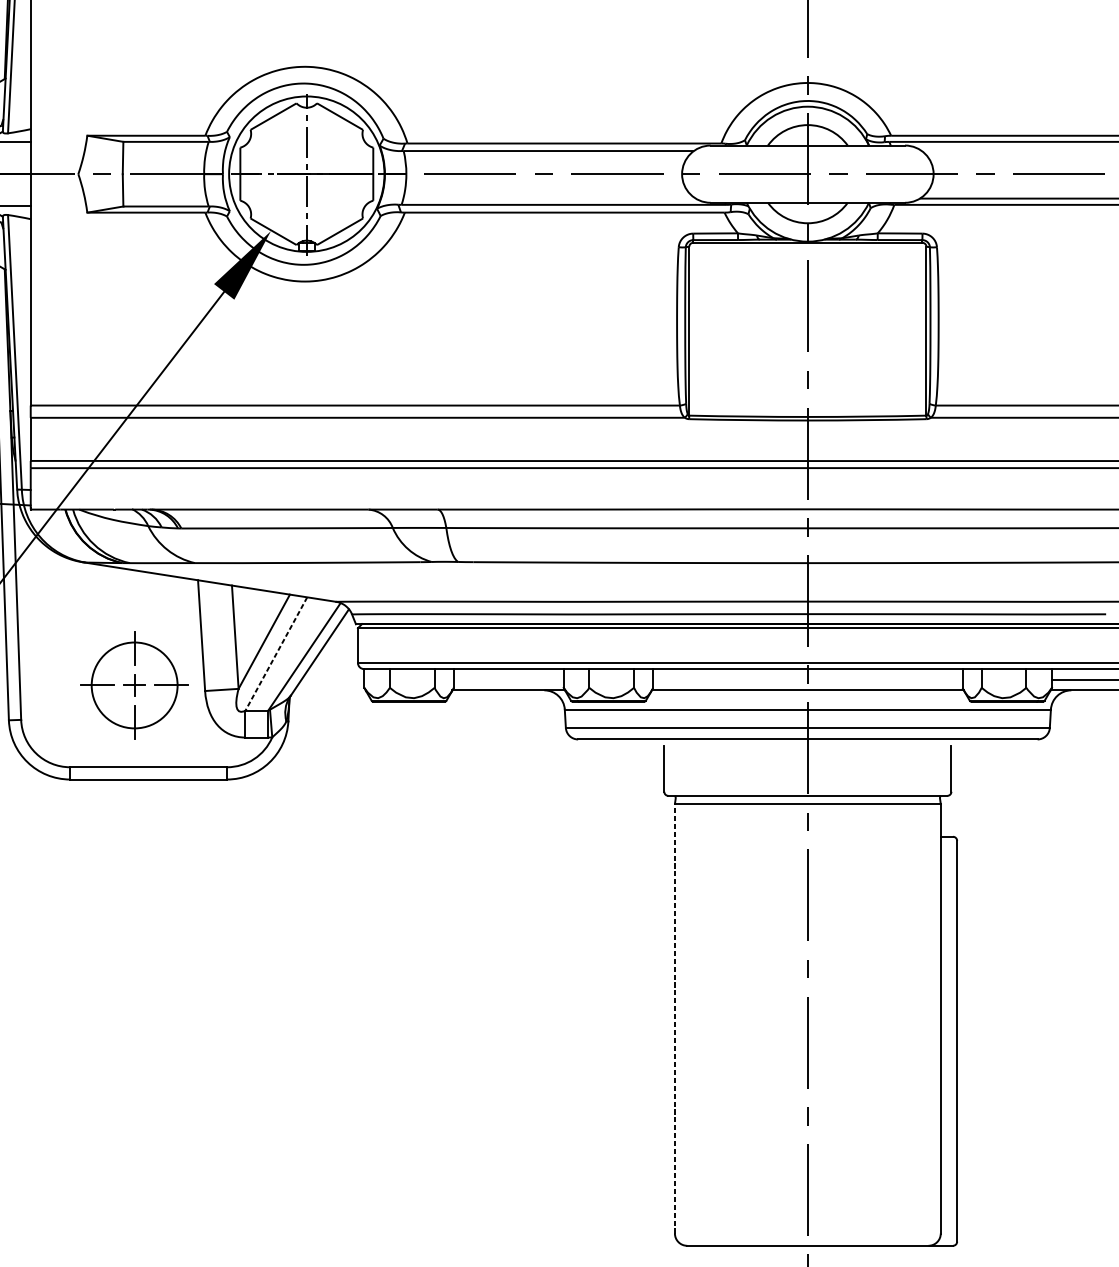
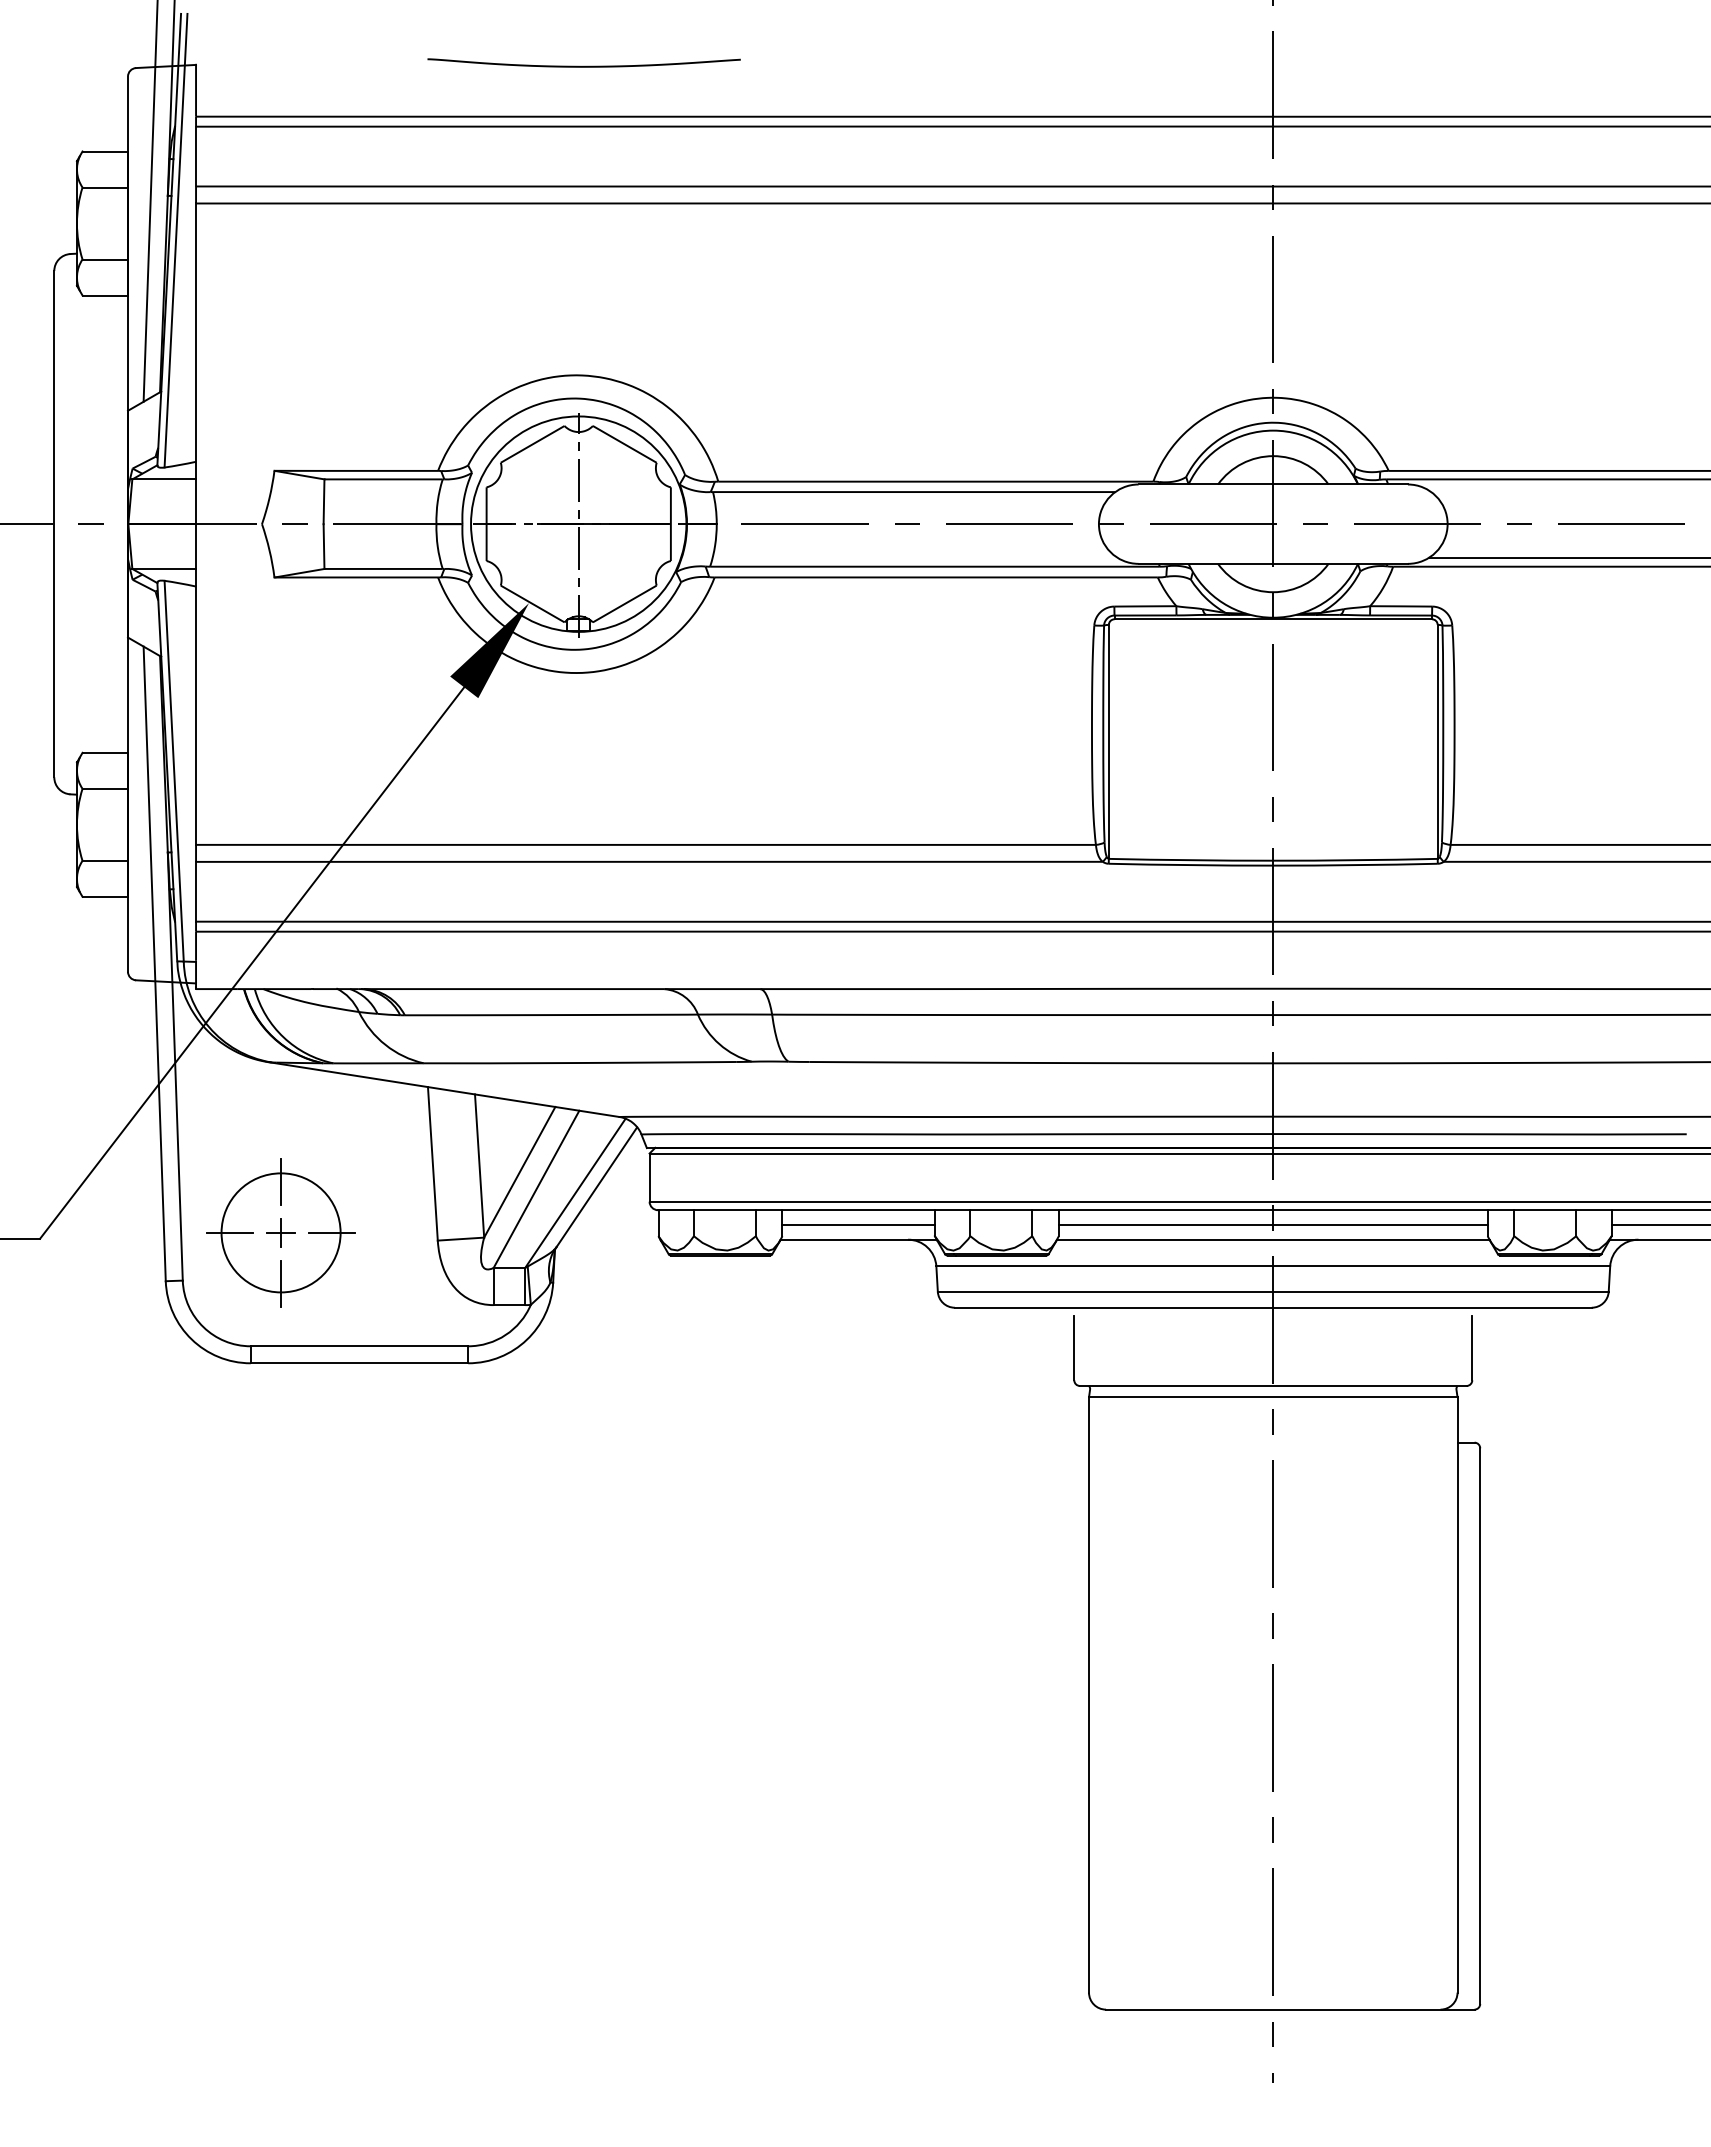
line: (276, 654) -> (536, 1189), dashed -> solid
line: (508, 679) -> (858, 1224), added
line: (807, 679) -> (1272, 1224), added
part: (134, 685) -> (280, 1232), moved
line: (675, 1018) -> (1089, 1694), dashed -> solid

